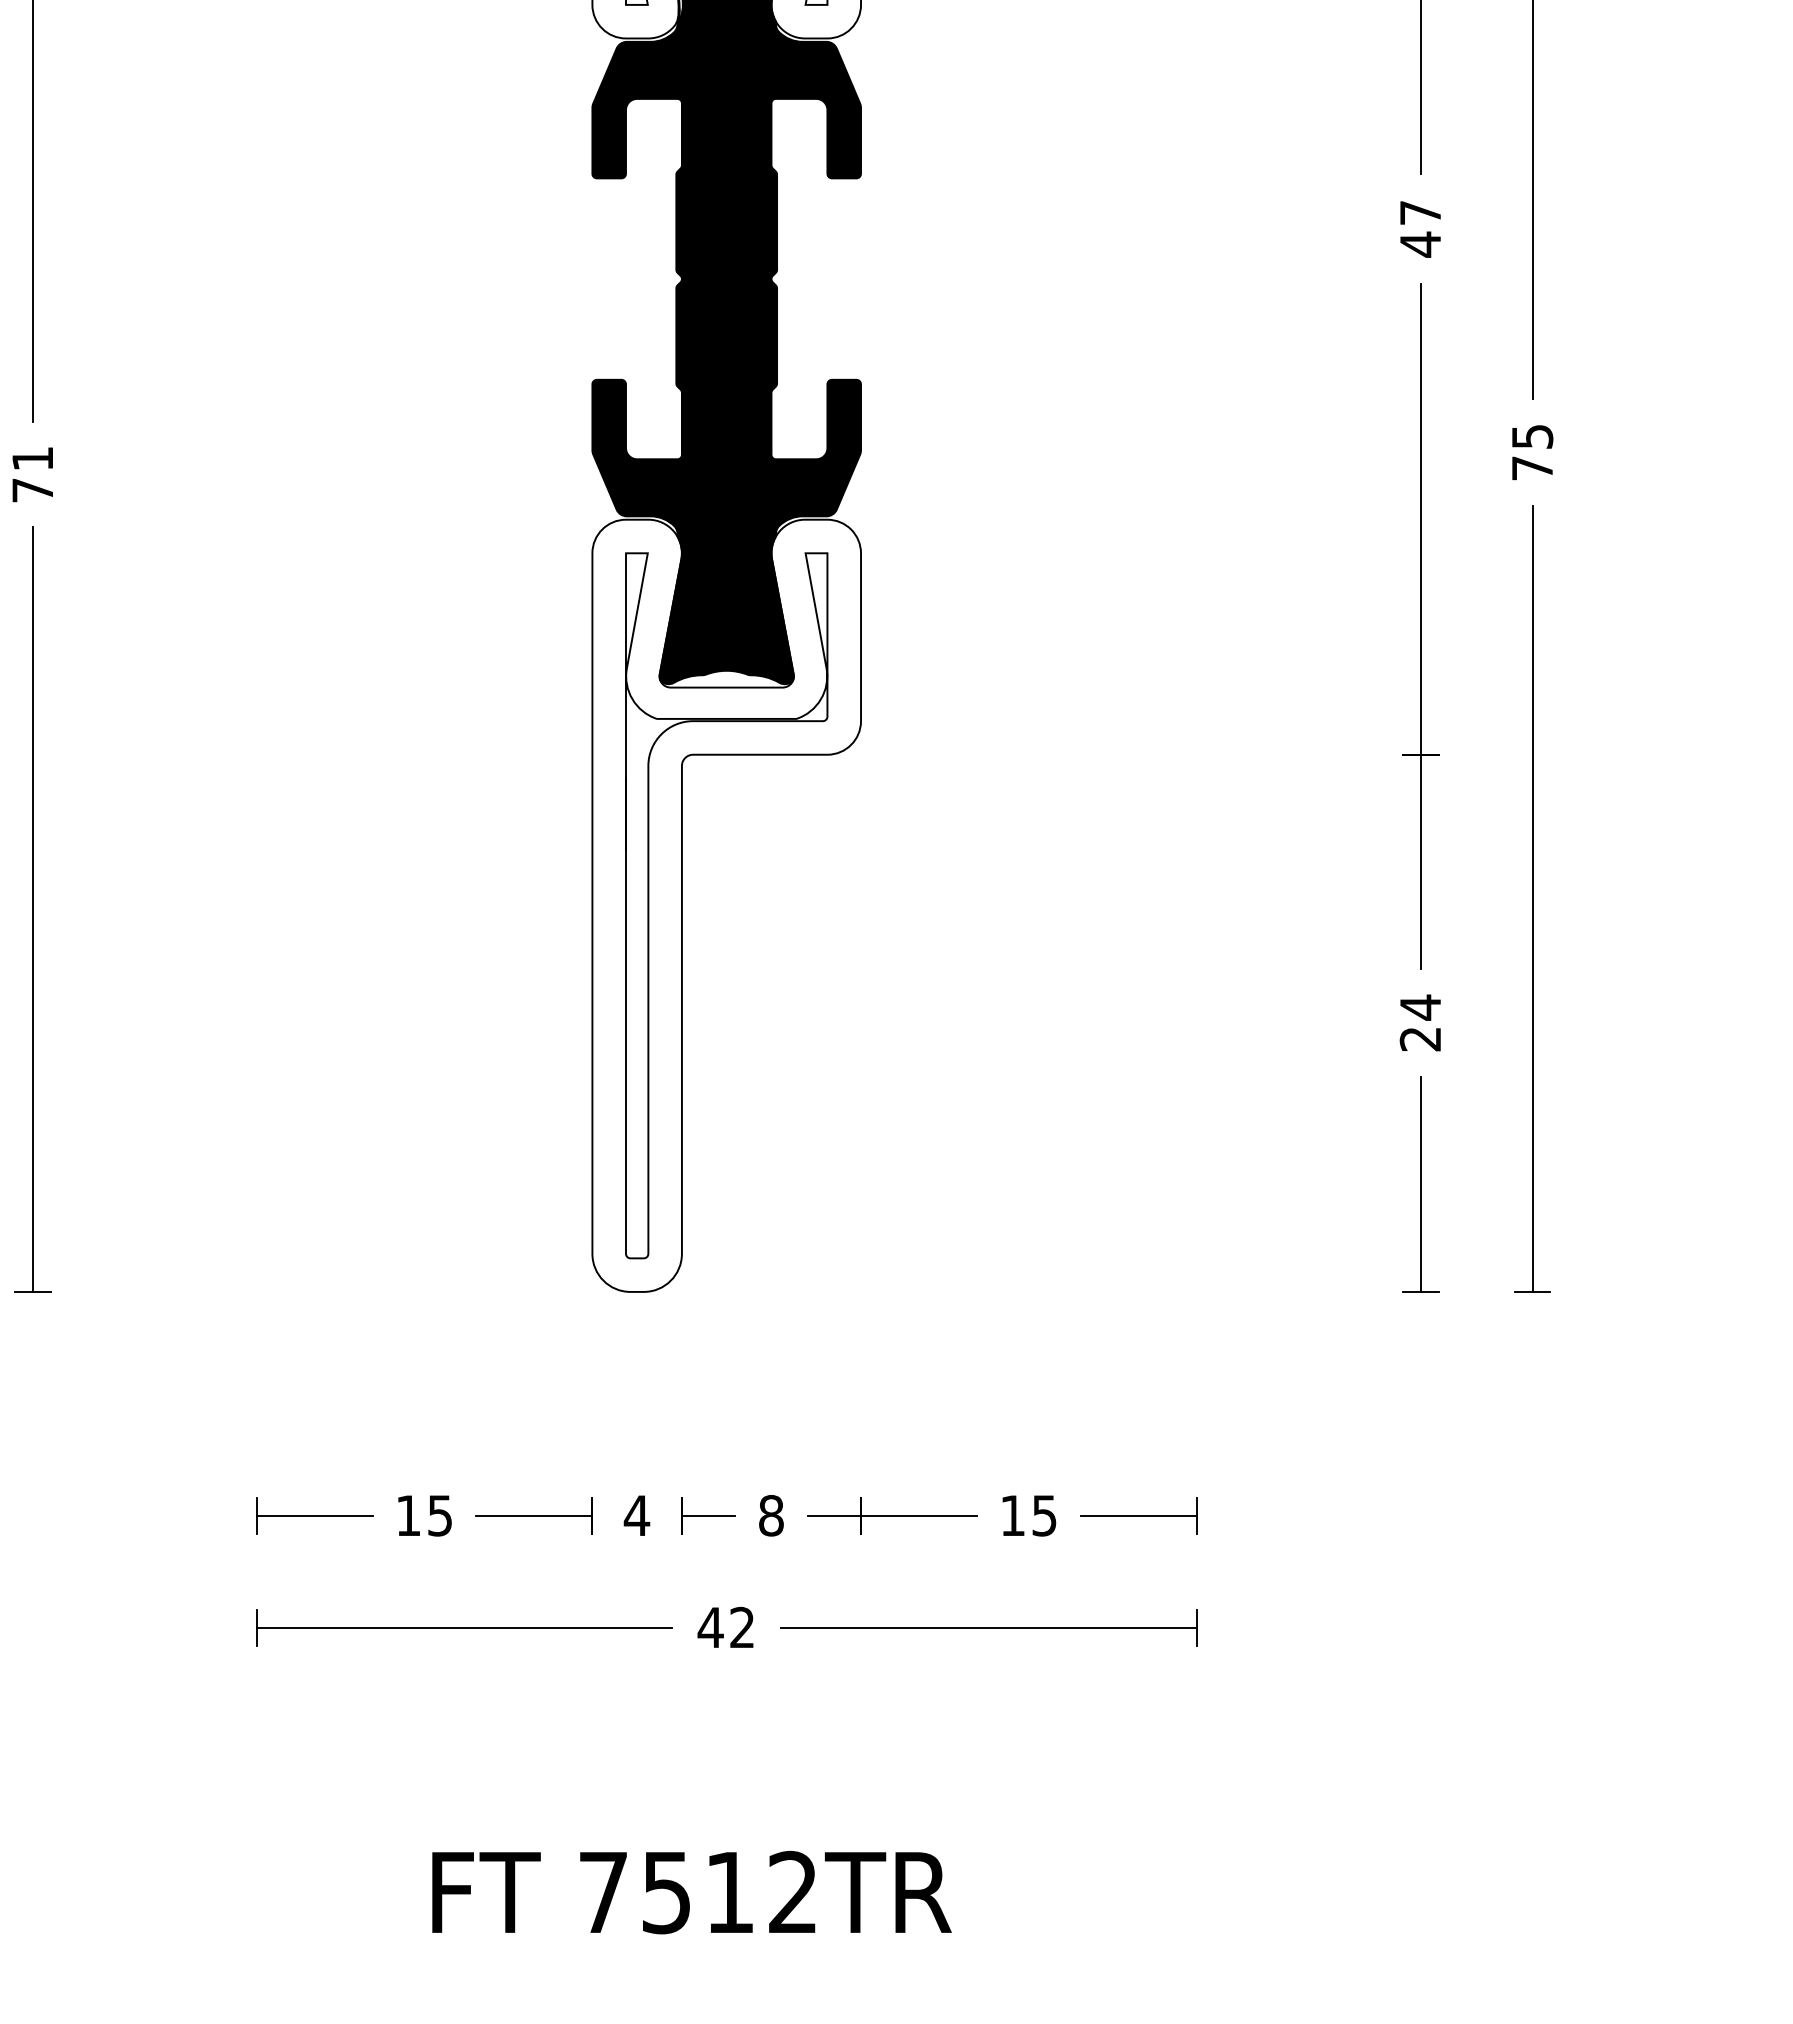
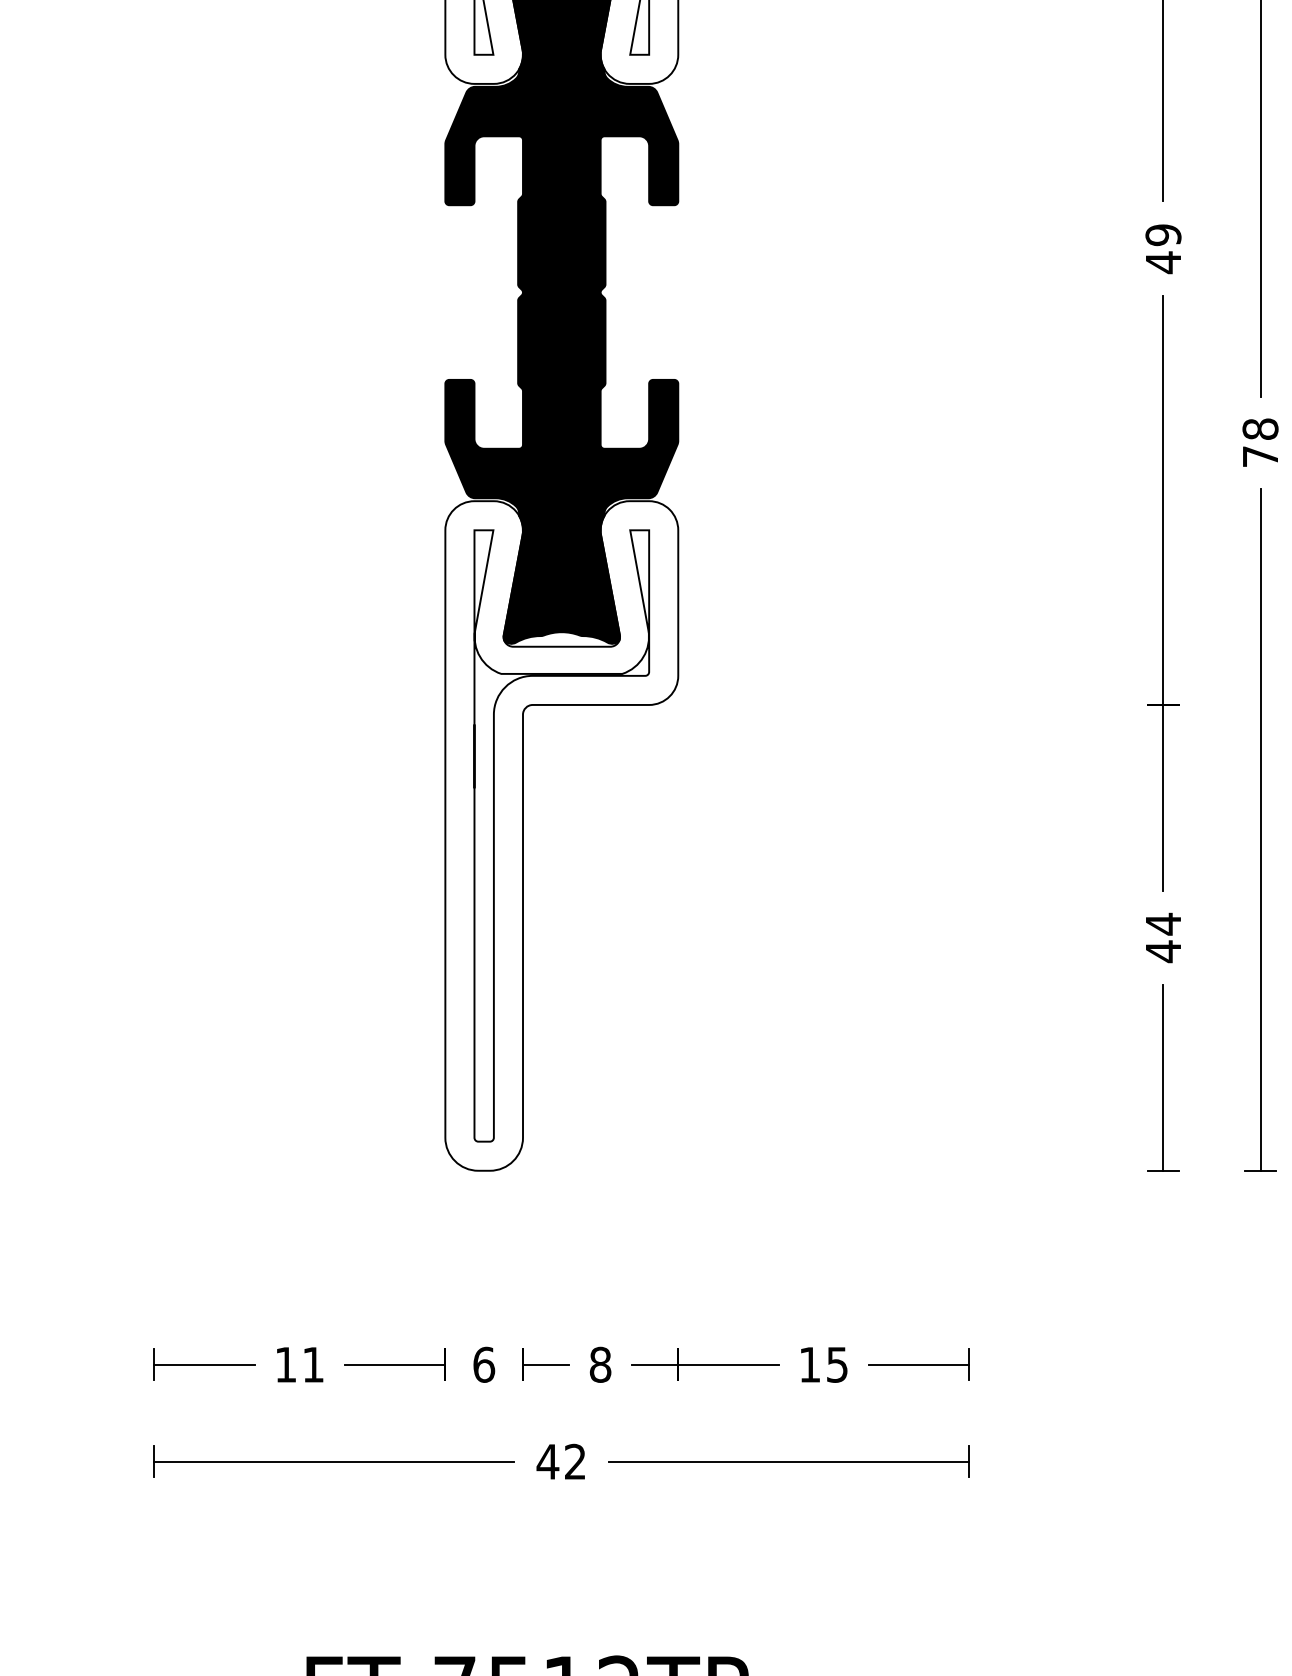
text: (1420, 212) -> (1163, 234), 47 -> 49
text: (1532, 436) -> (1260, 429), 75 -> 78
text: (1419, 1039) -> (1162, 951), 24 -> 44
text: (439, 1515) -> (312, 1364), 15 -> 11
text: (636, 1515) -> (483, 1364), 4 -> 6

